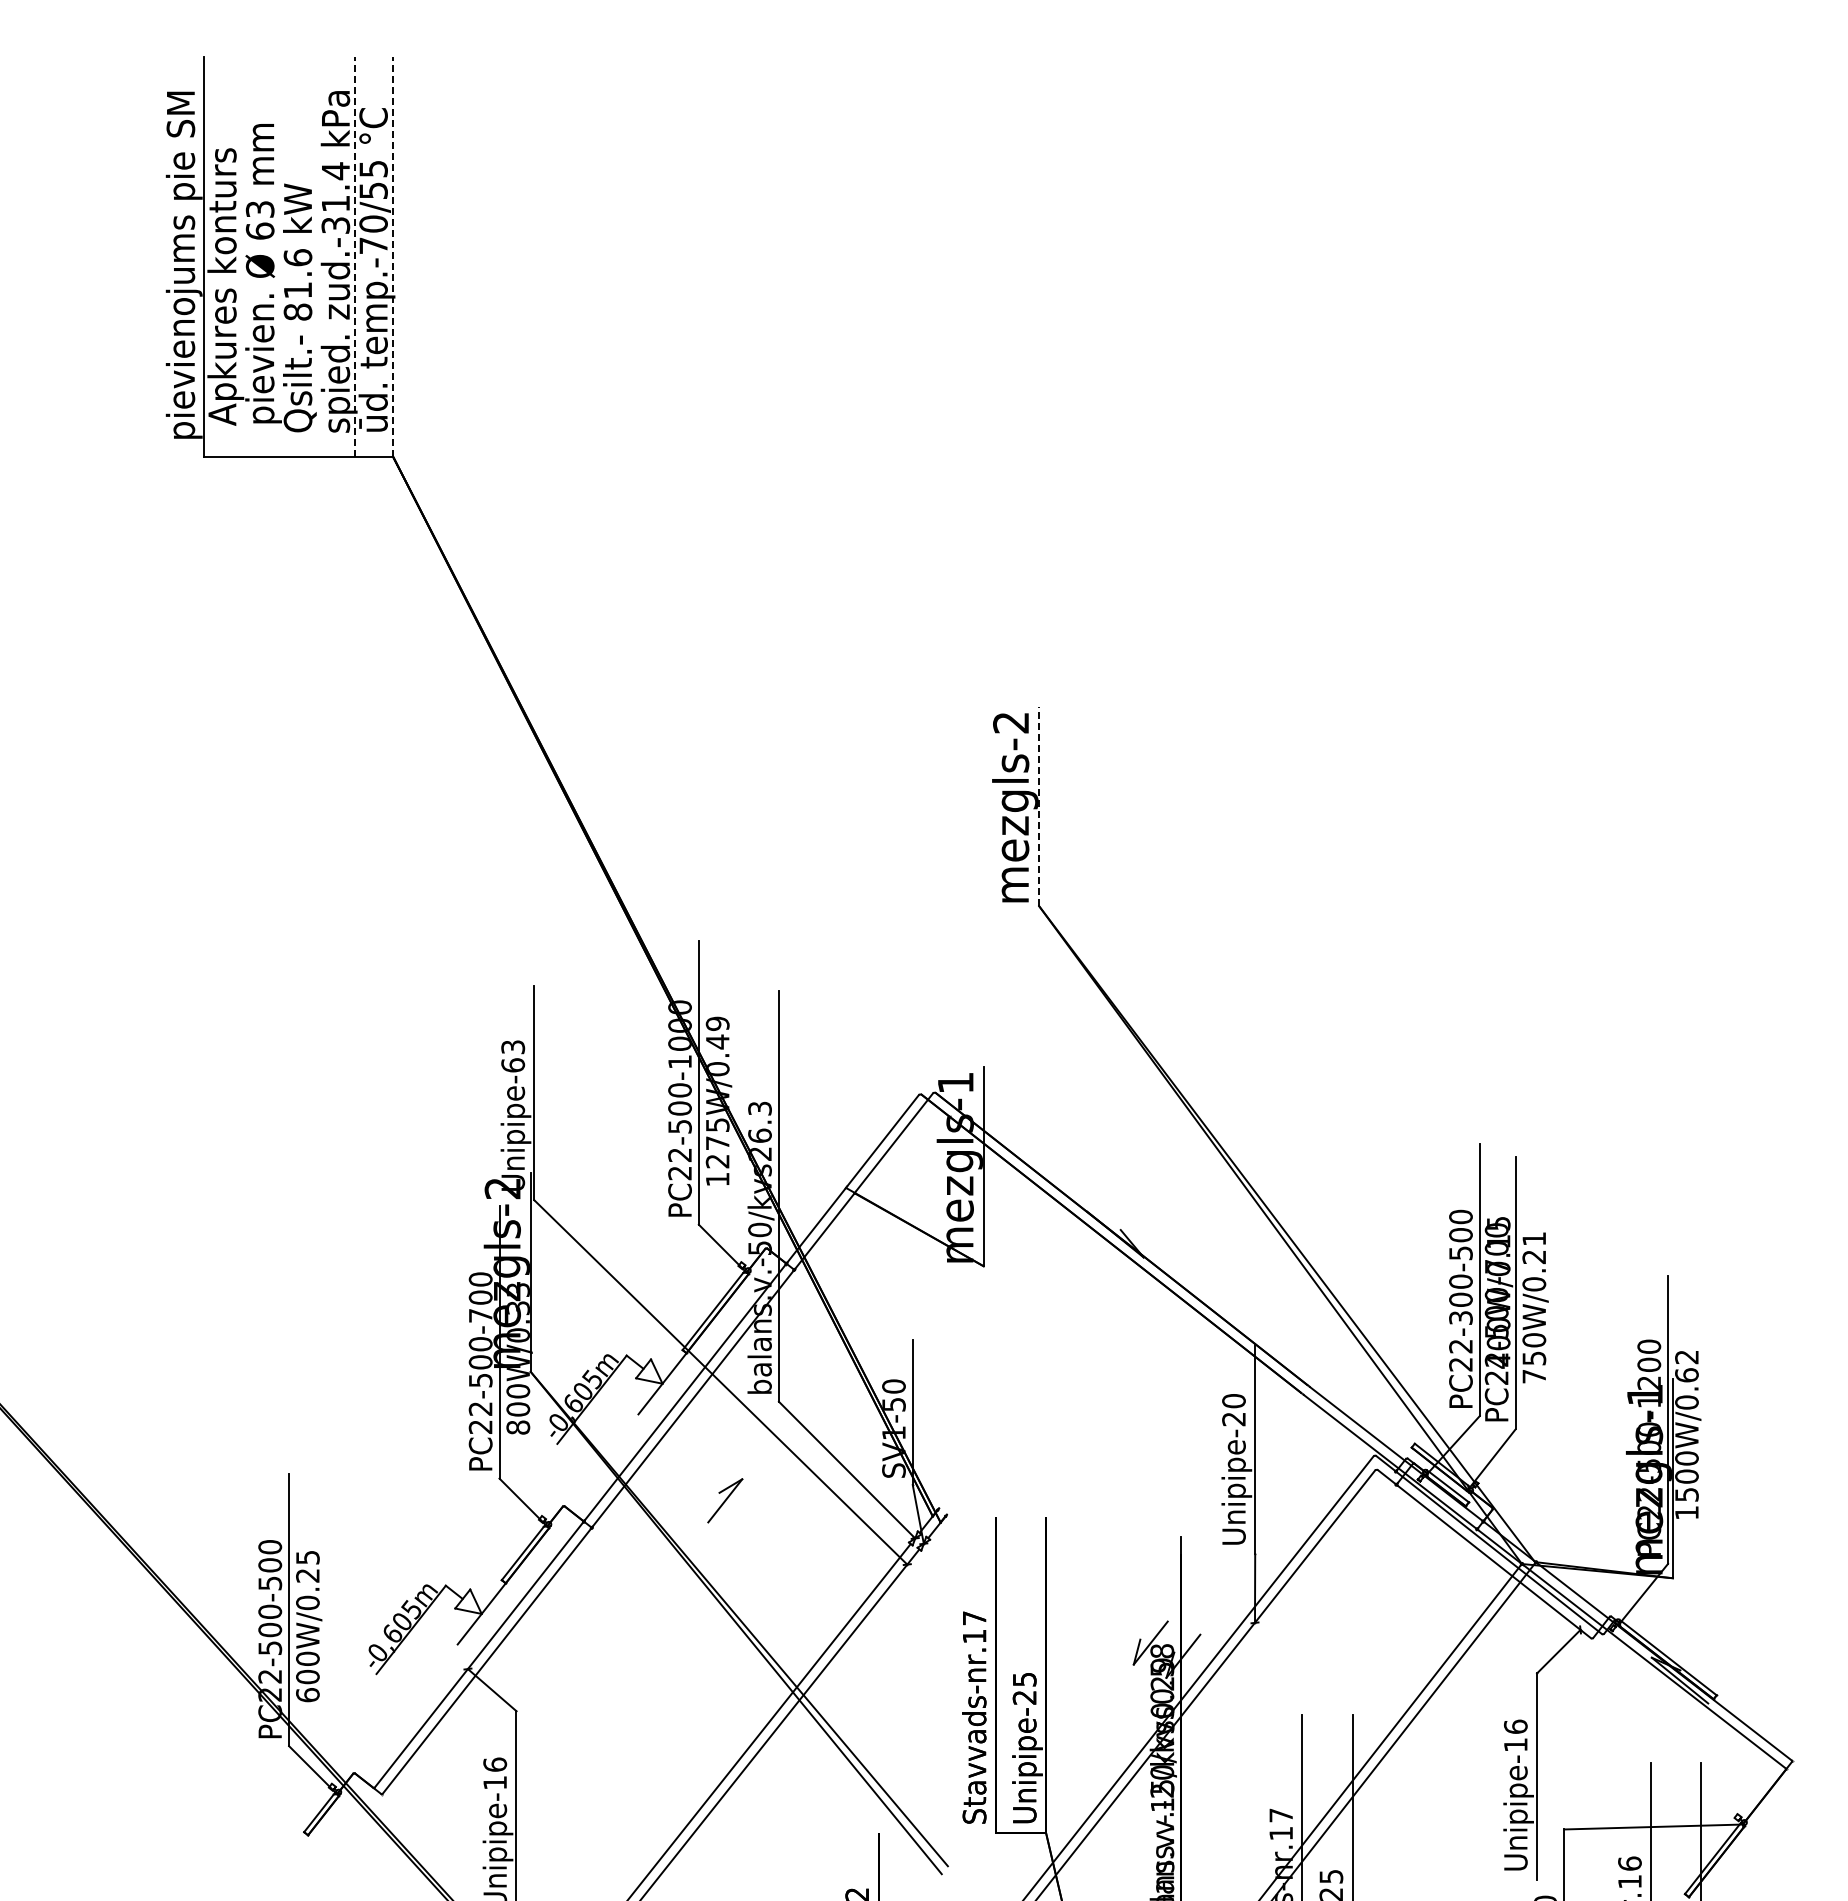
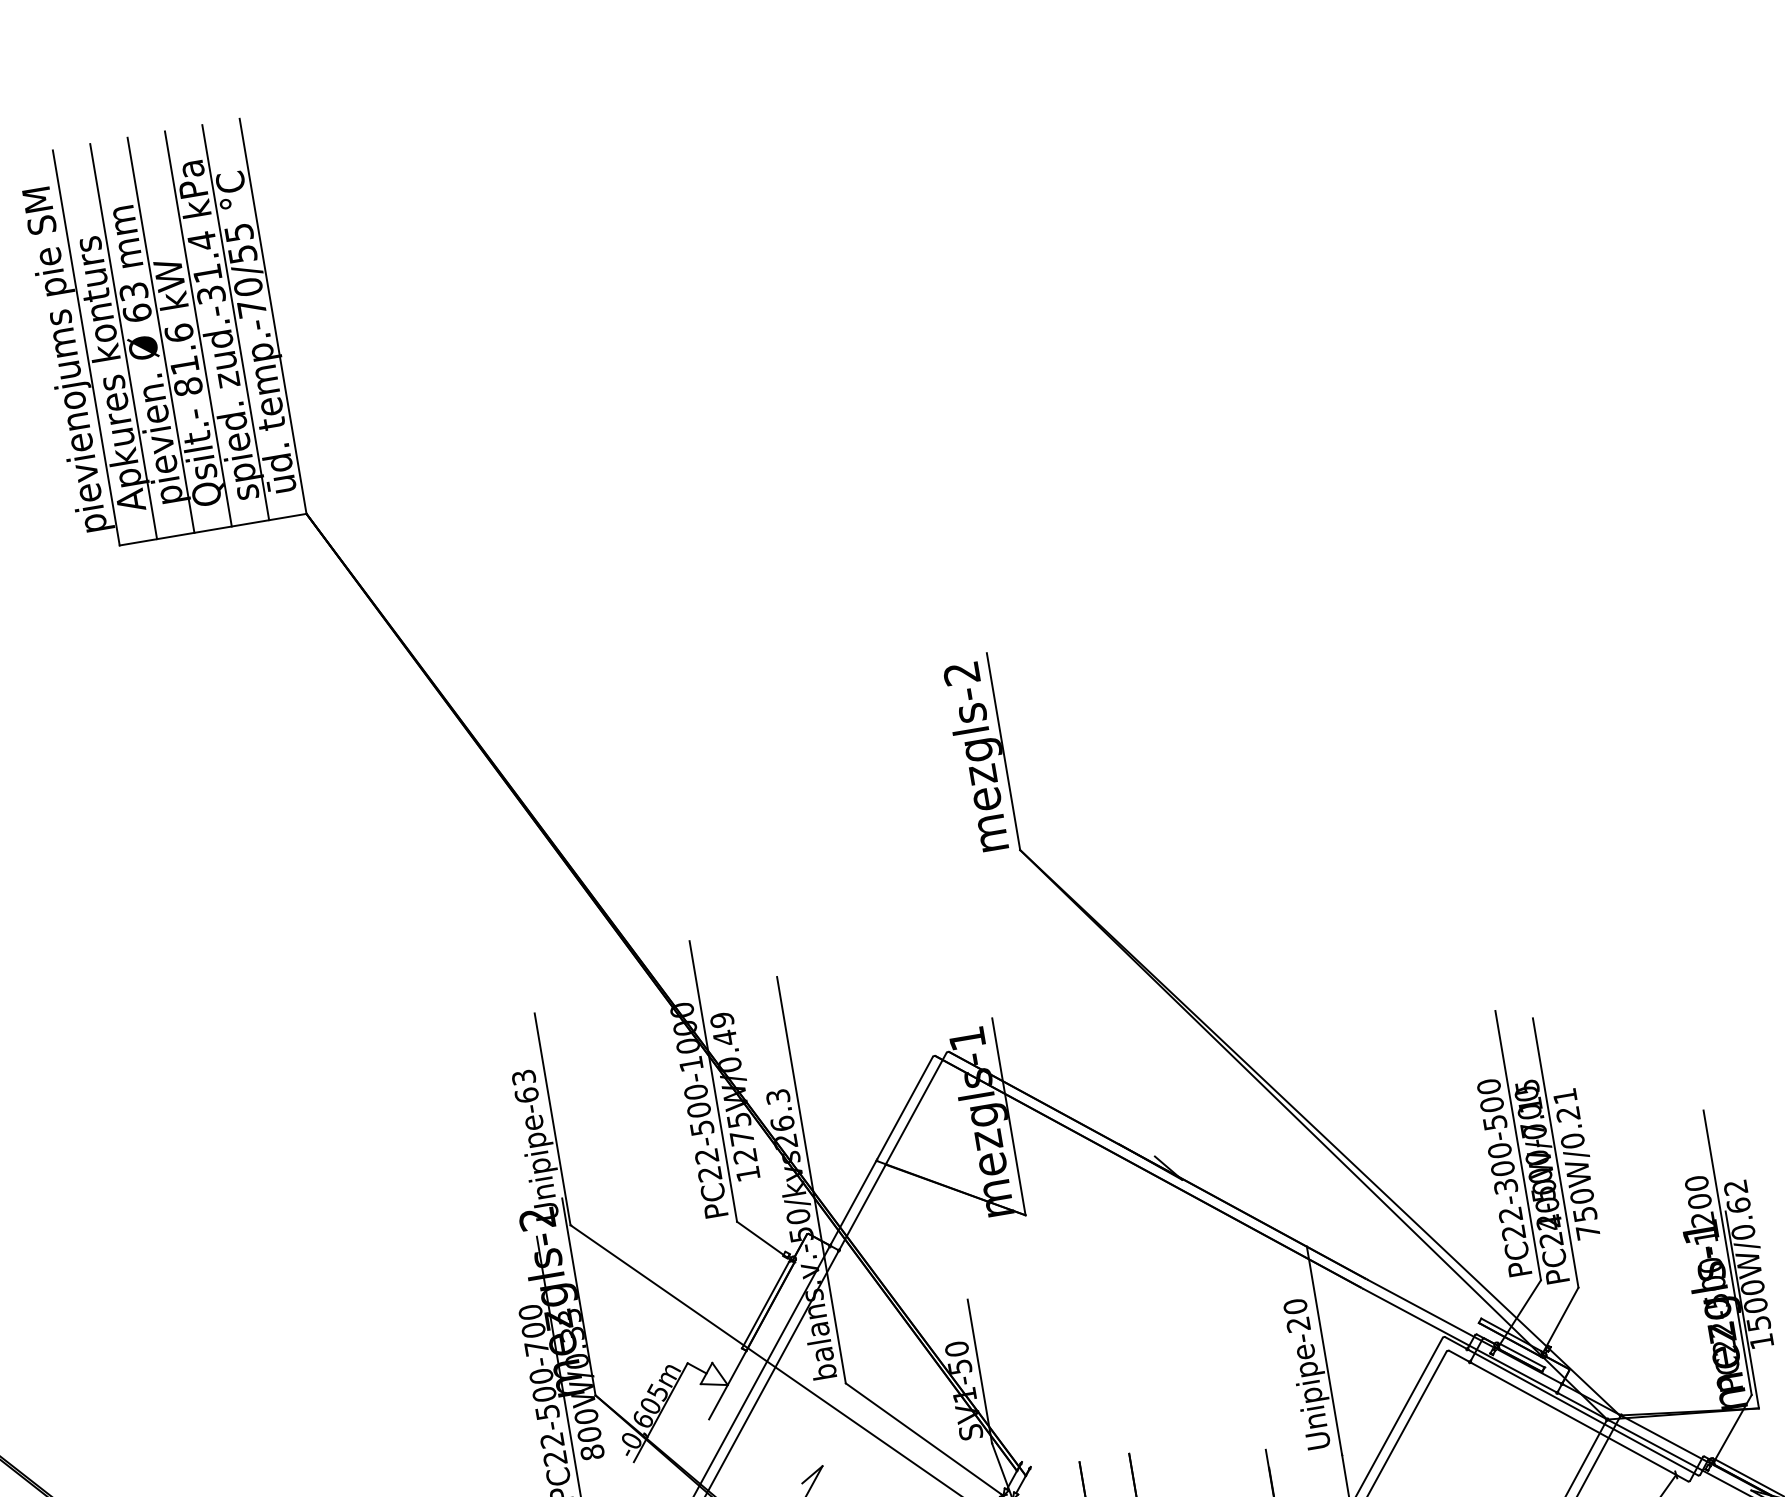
line: (241, 256) -> (123, 341), added
line: (279, 256) -> (160, 334), added
line: (317, 256) -> (198, 328), added
line: (355, 256) -> (235, 322), dashed -> solid
line: (393, 256) -> (273, 315), dashed -> solid
line: (1039, 806) -> (1003, 751), dashed -> solid

